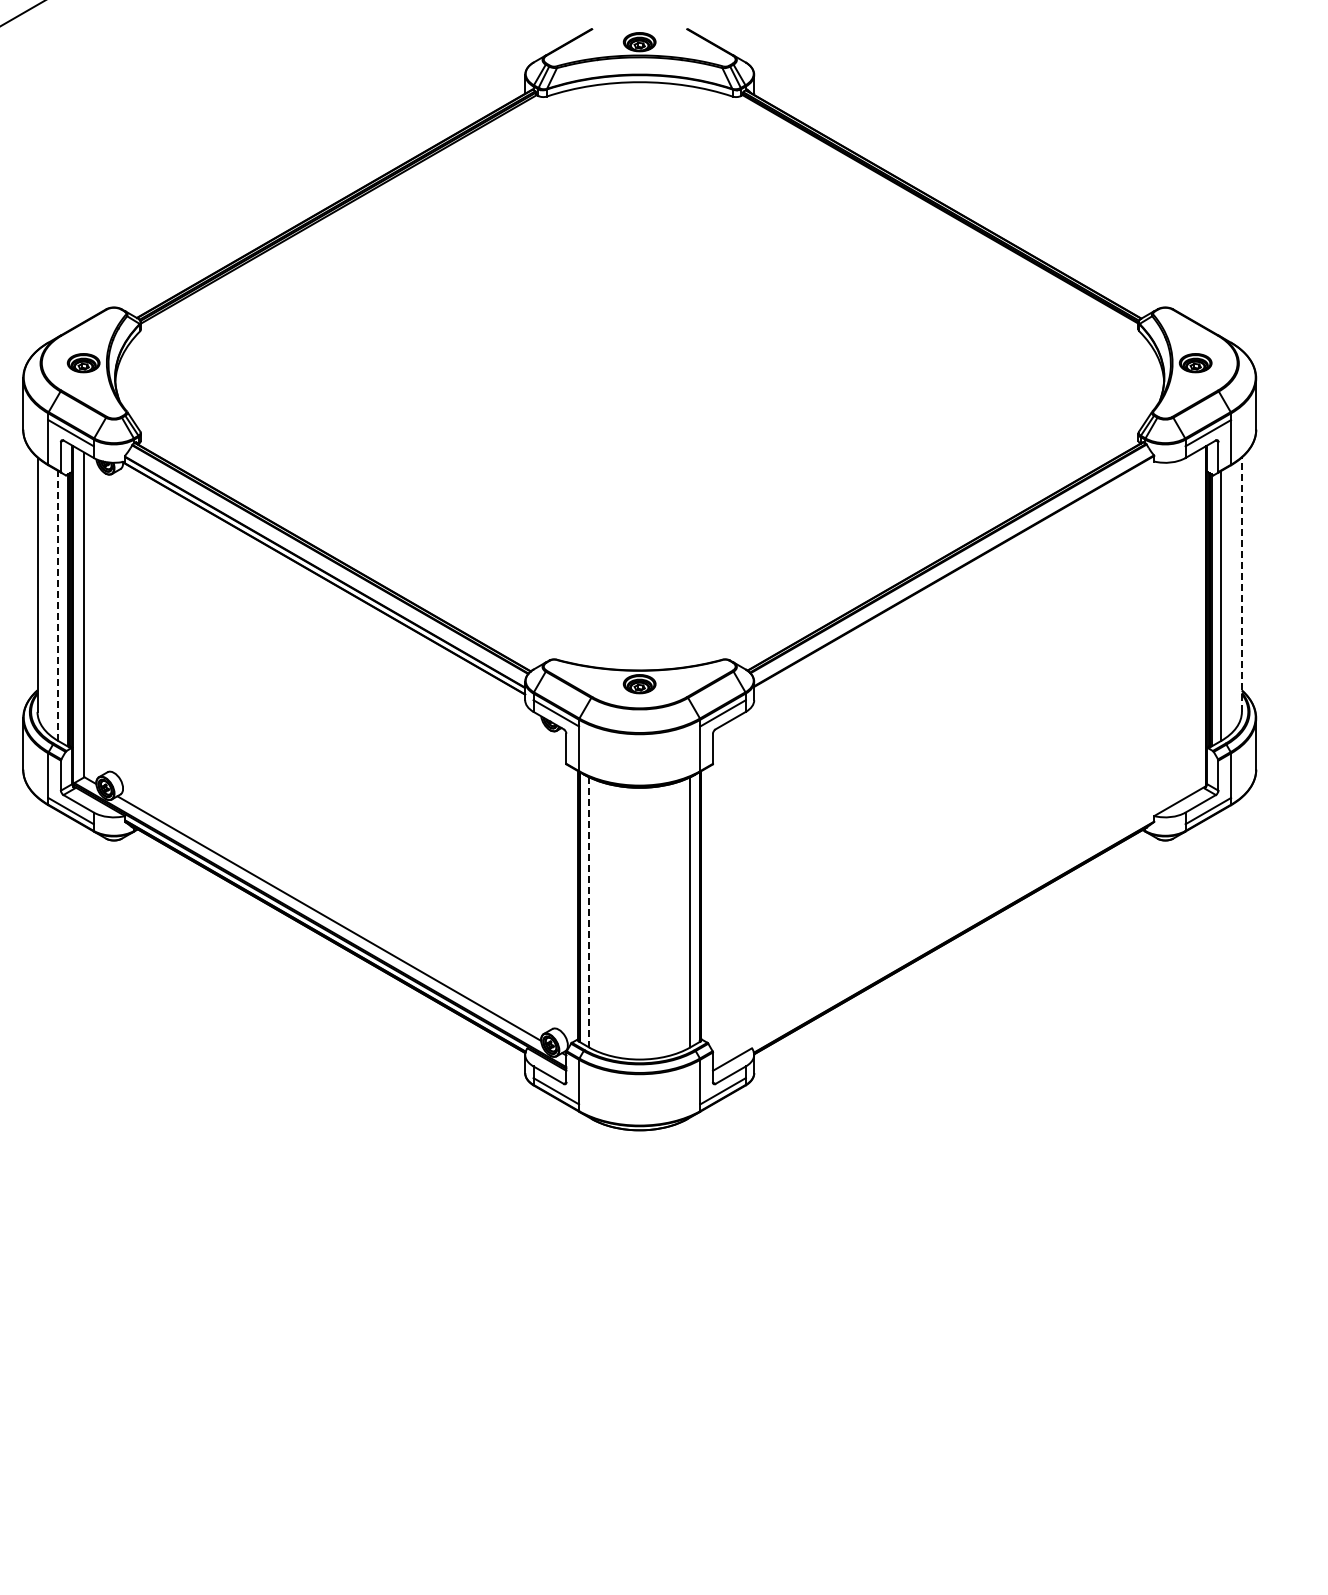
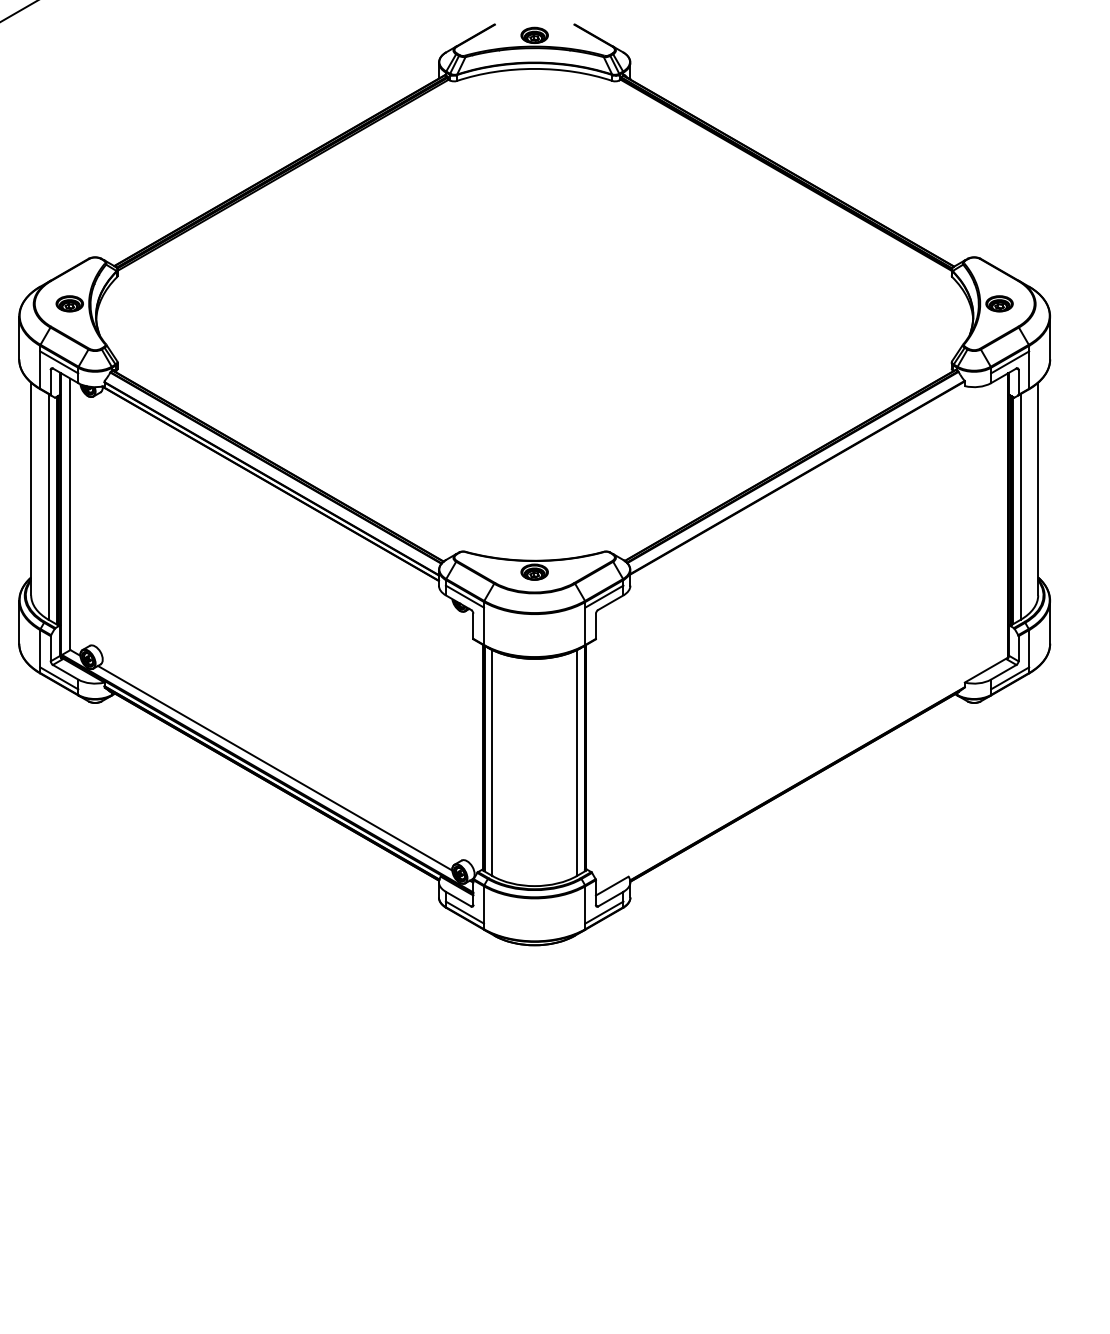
line: (1241, 584) -> (1037, 488), dashed -> solid
line: (58, 606) -> (48, 507), dashed -> solid
line: (589, 912) -> (492, 763), dashed -> solid

